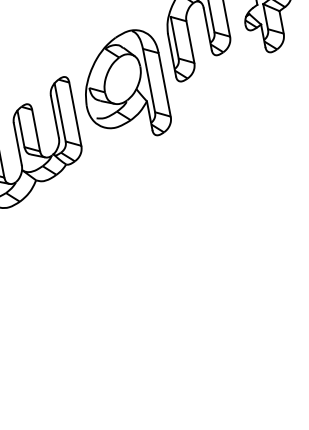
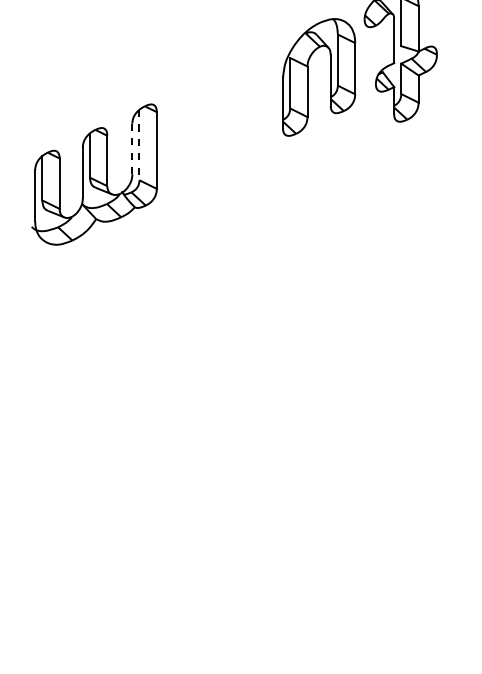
part: (123, 87) -> (219, 129), removed
line: (60, 112) -> (139, 145), solid -> dashed
line: (54, 116) -> (132, 148), solid -> dashed

